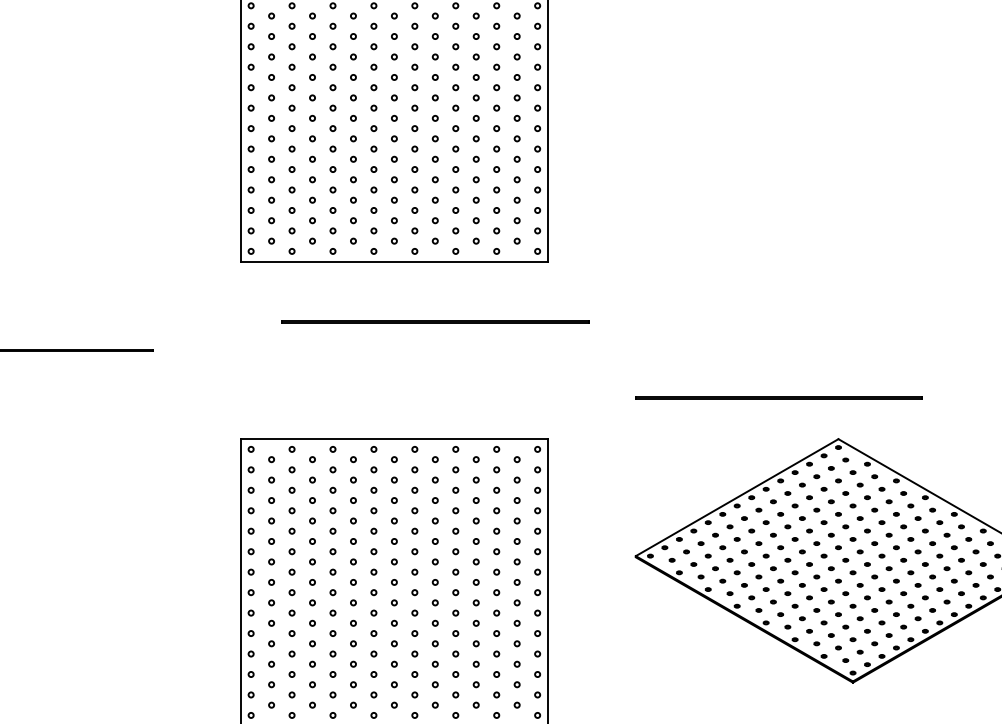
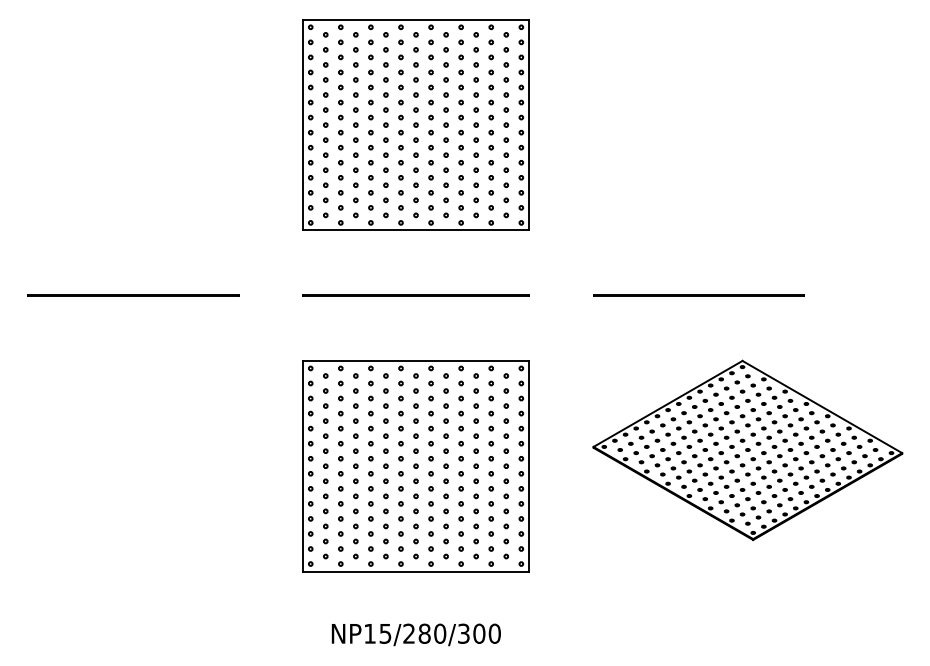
line: (434, 321) -> (415, 295), moved
line: (778, 397) -> (698, 295), moved

